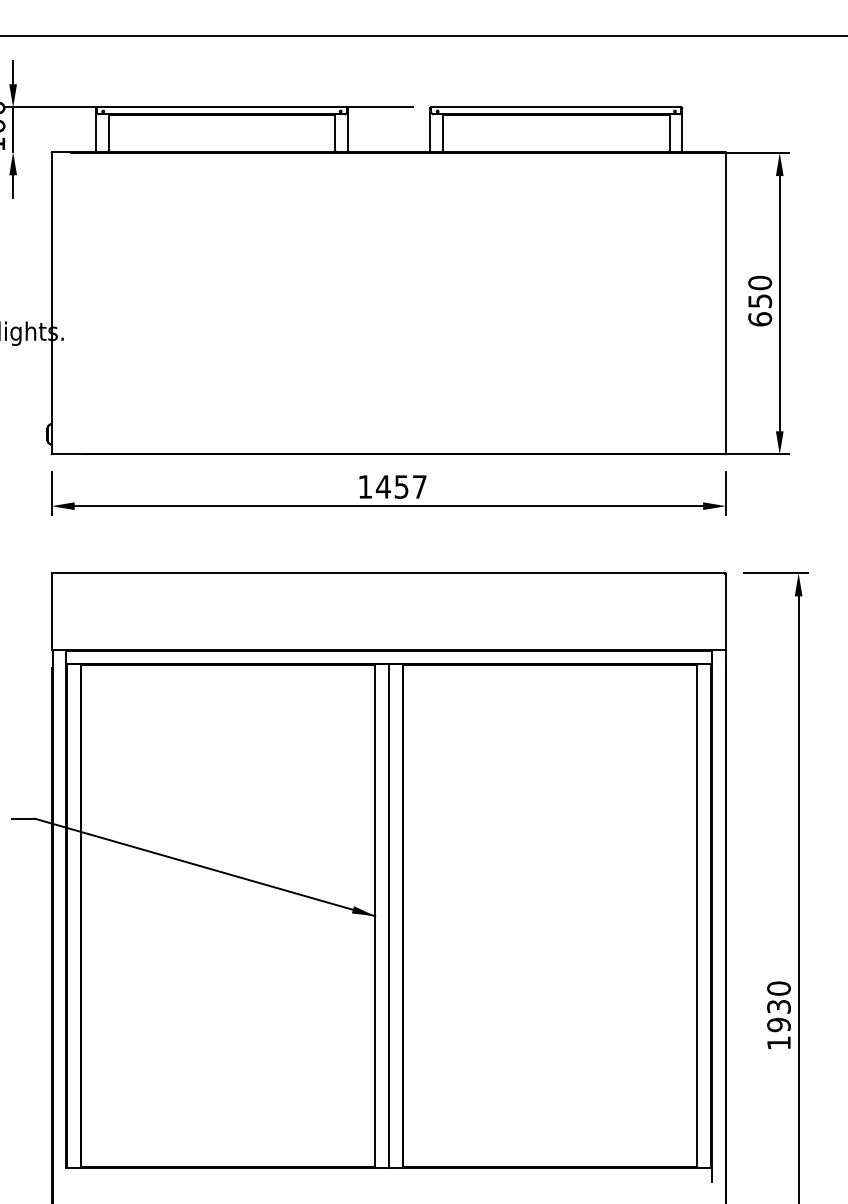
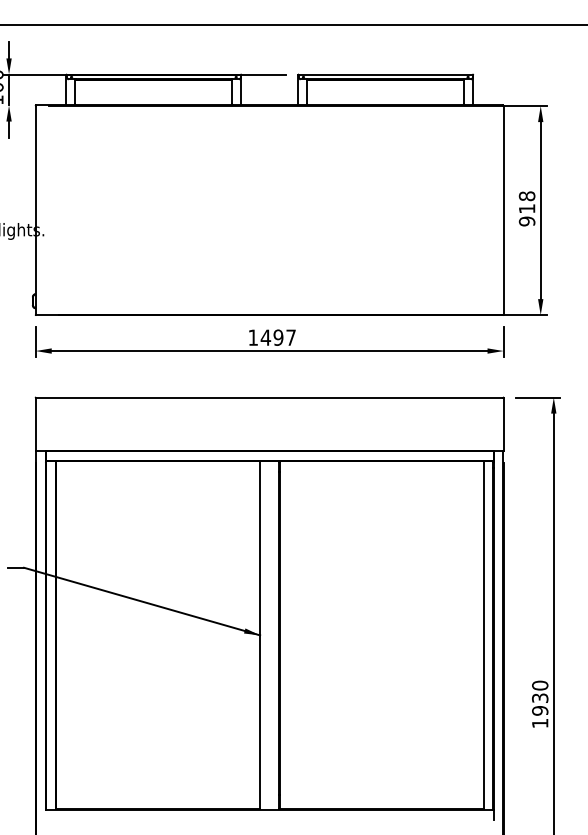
text: (759, 300) -> (526, 208), 650 -> 918
text: (401, 486) -> (278, 337), 1457 -> 1497
line: (388, 914) -> (269, 634), removed

